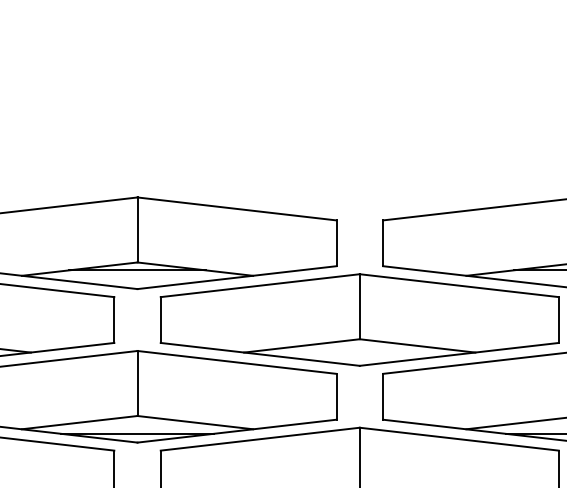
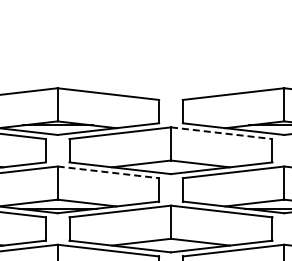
line: (460, 286) -> (222, 133), solid -> dashed
line: (237, 362) -> (108, 172), solid -> dashed

